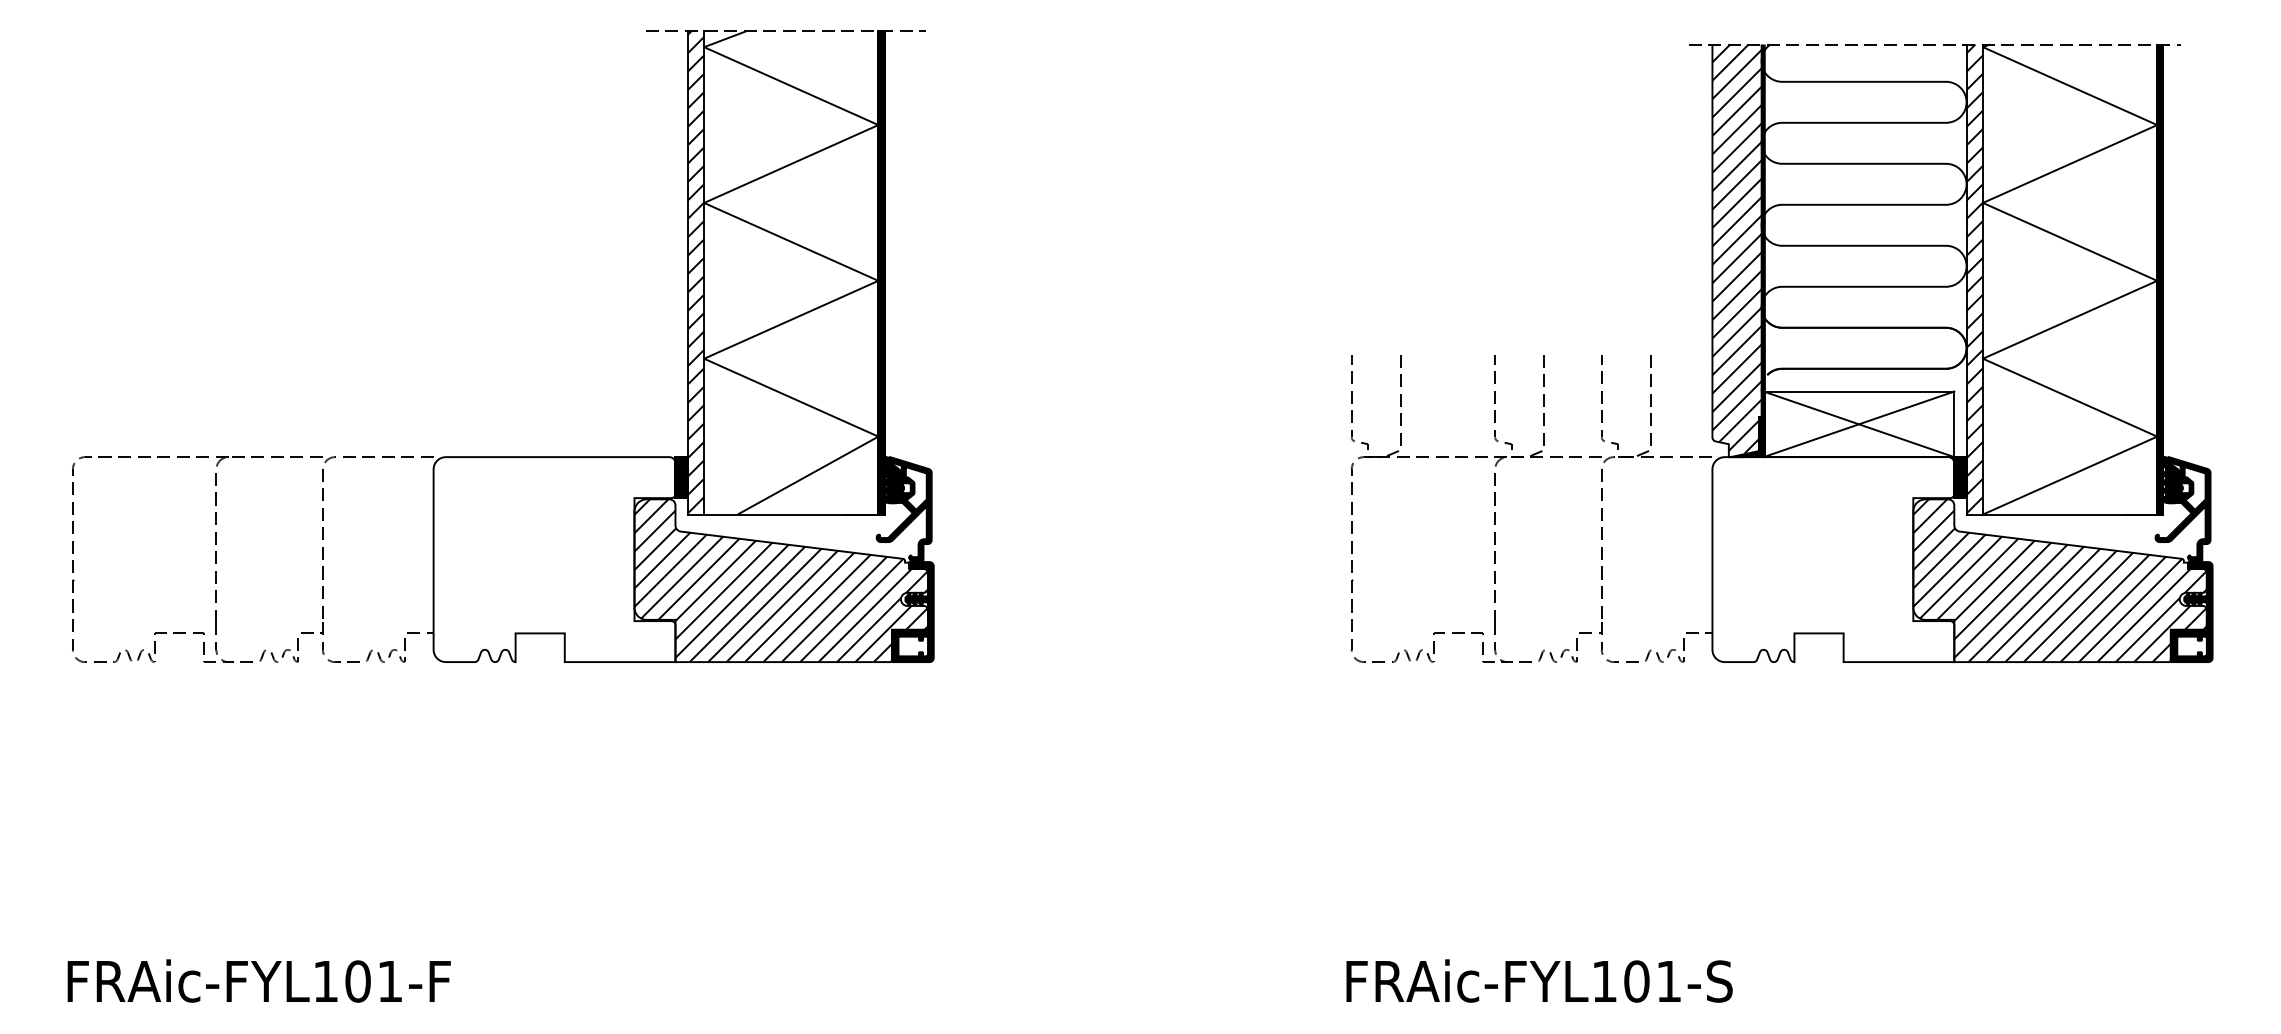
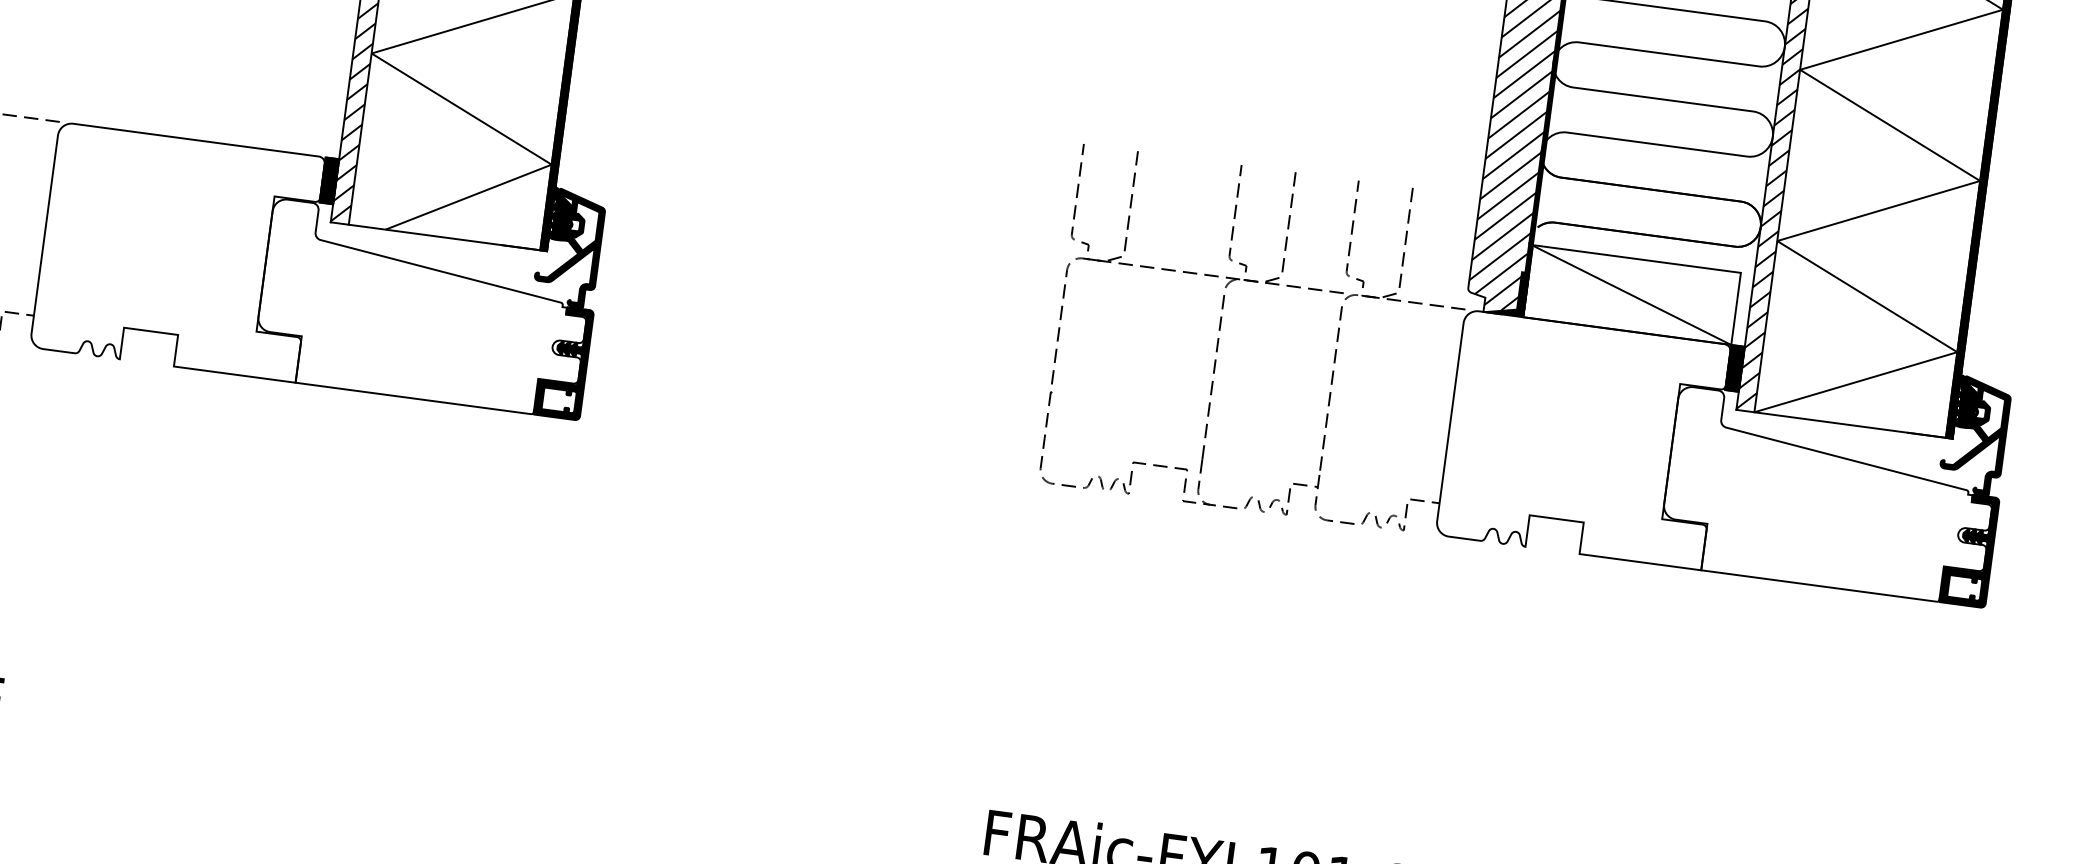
line: (1858, 424) -> (1630, 295), removed
hatch: (780, 580) -> (422, 308), removed
hatch: (2059, 580) -> (1828, 496), removed

